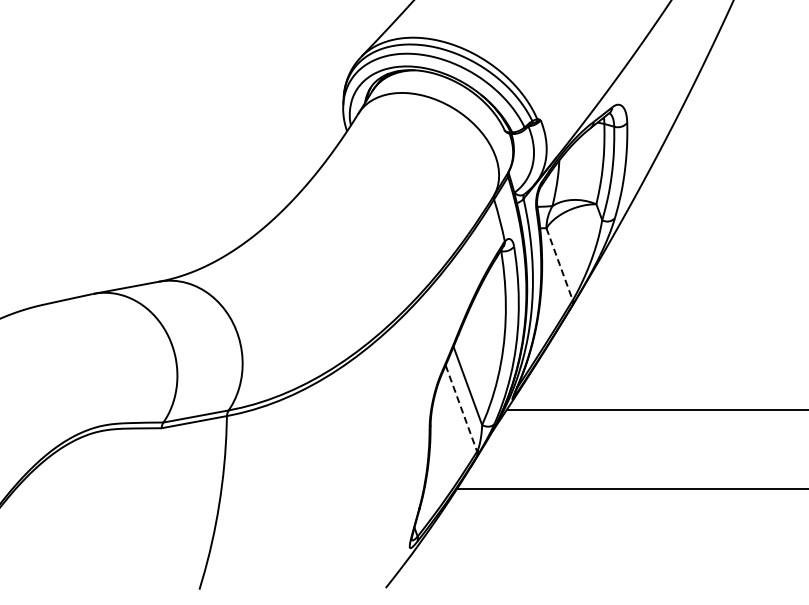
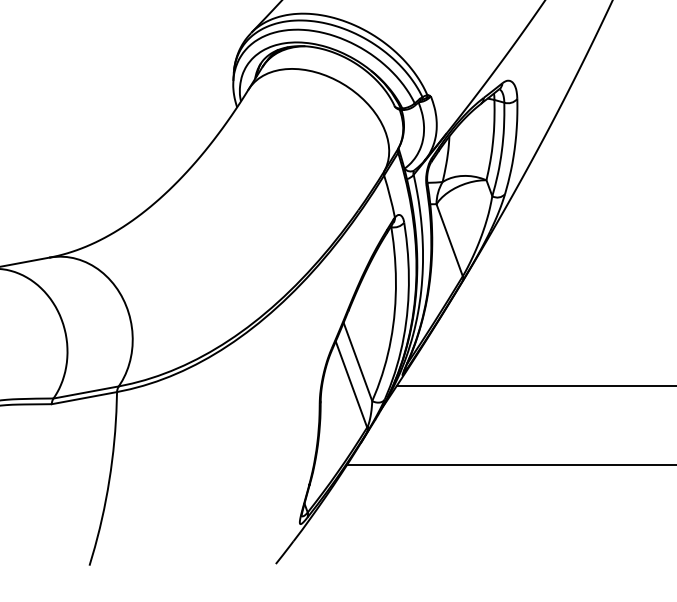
line: (559, 264) -> (449, 240), dashed -> solid
line: (461, 408) -> (351, 384), dashed -> solid

